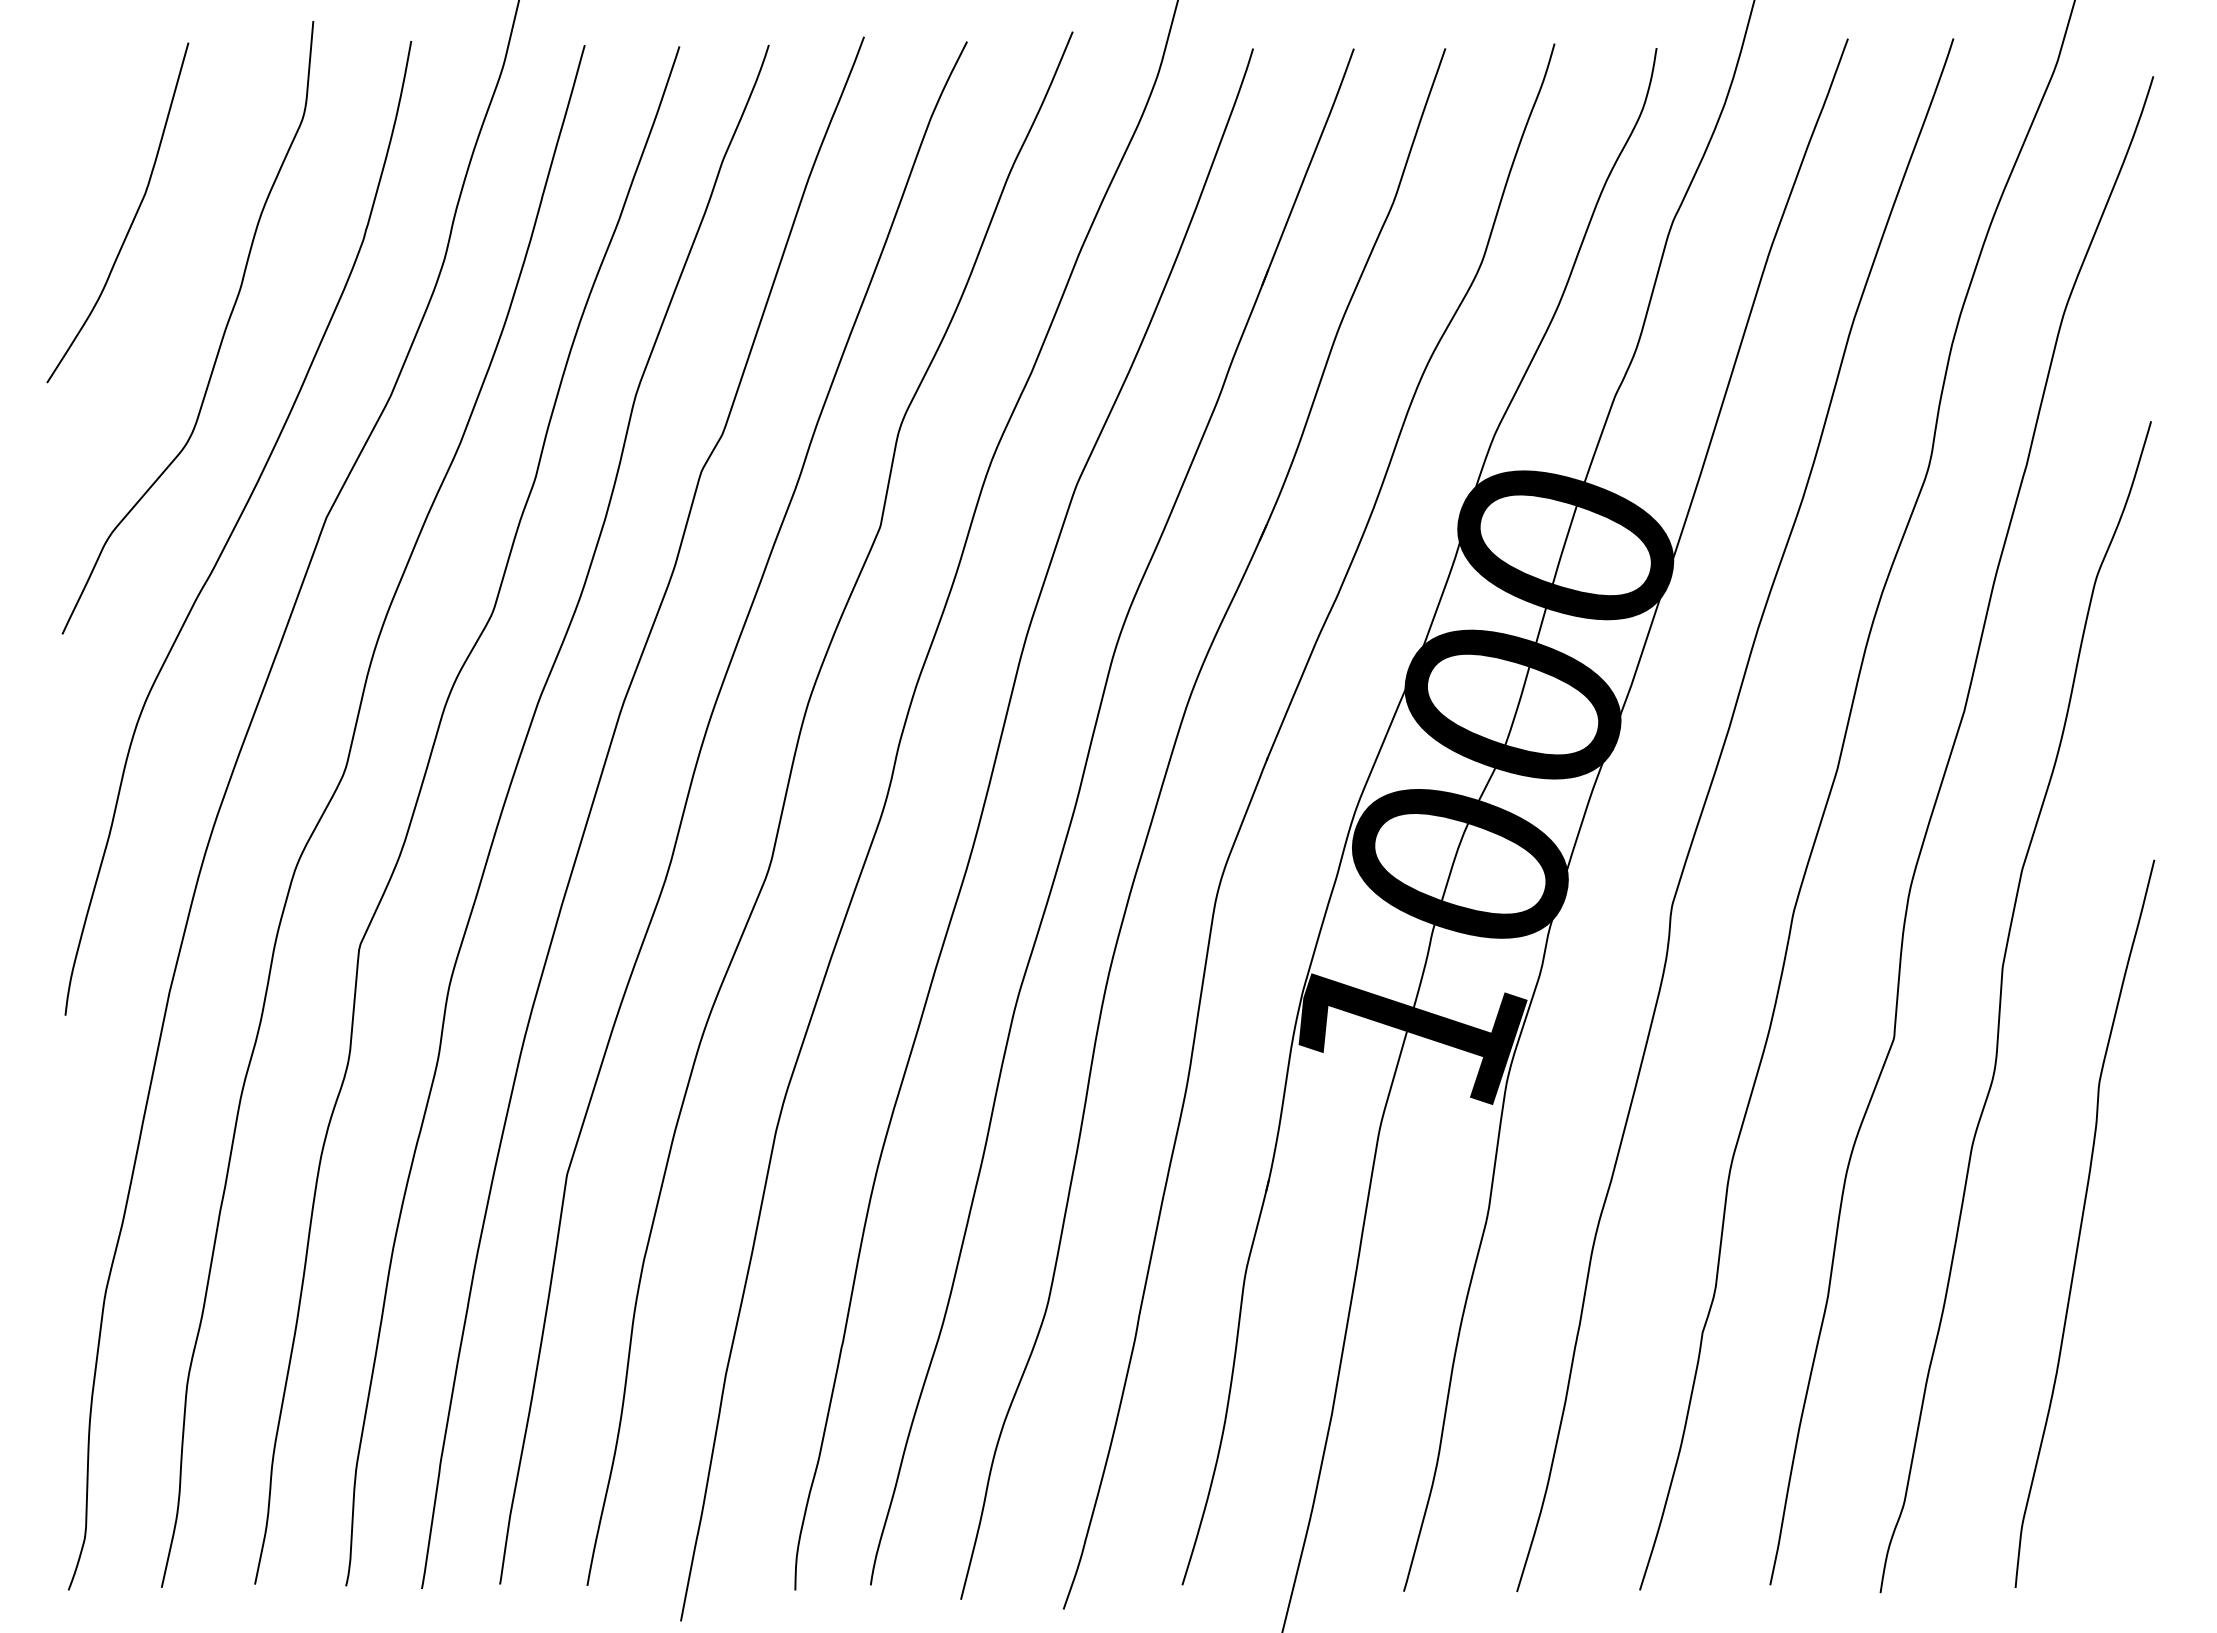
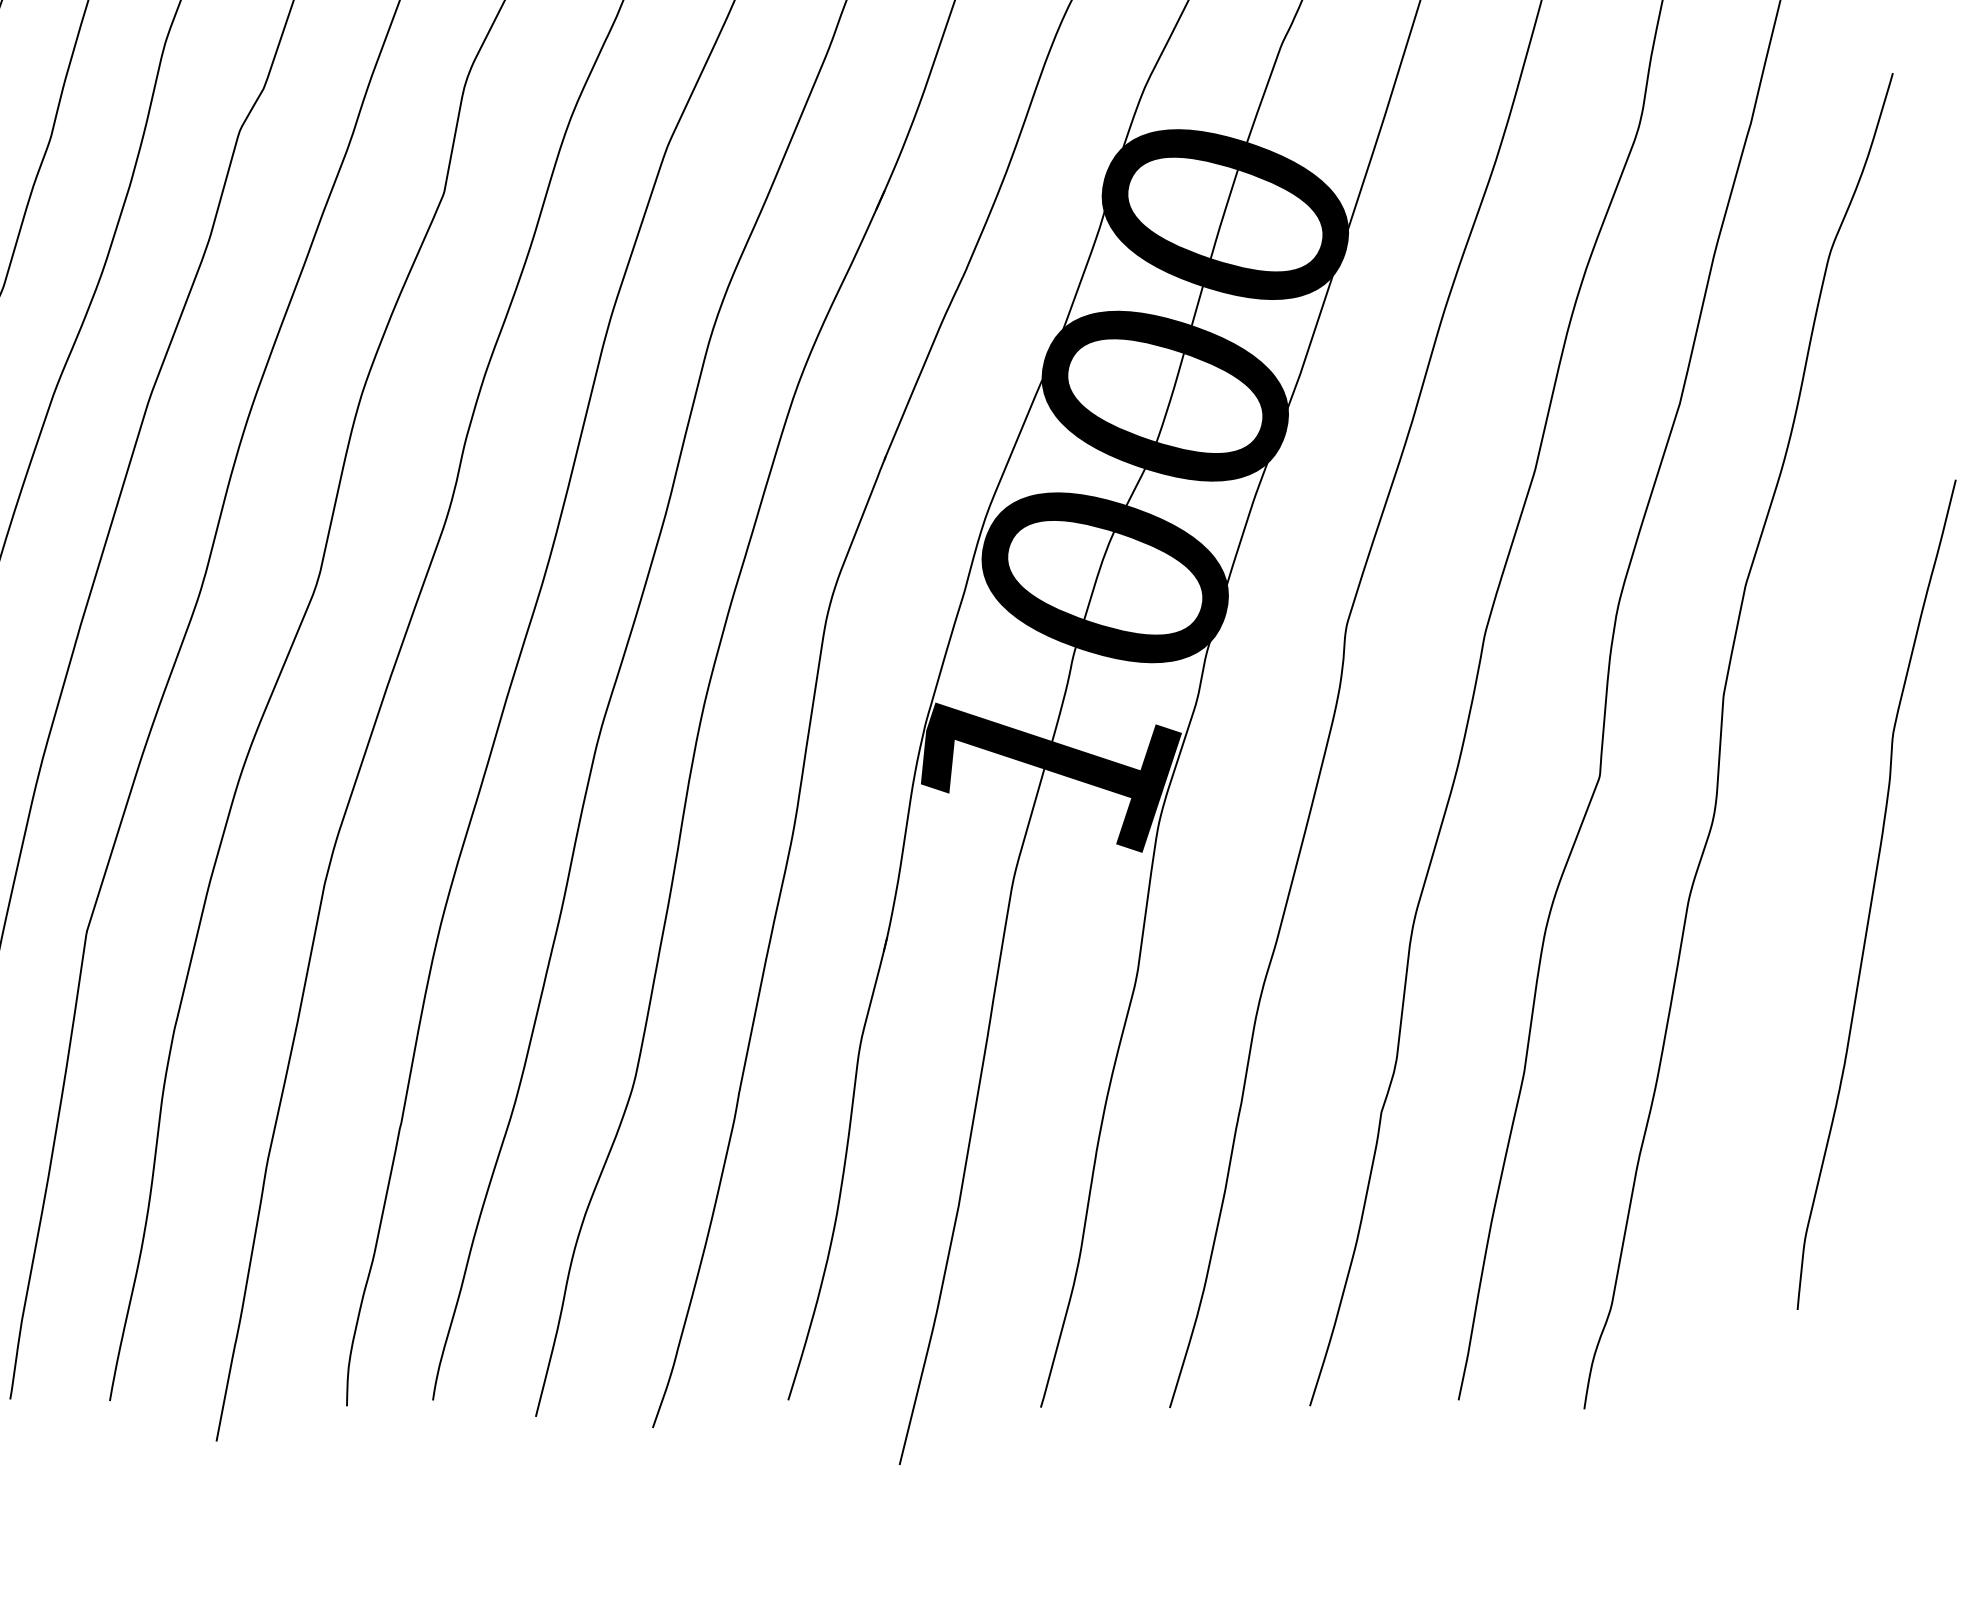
curve: (2082, 1223) -> (1873, 894), moved

